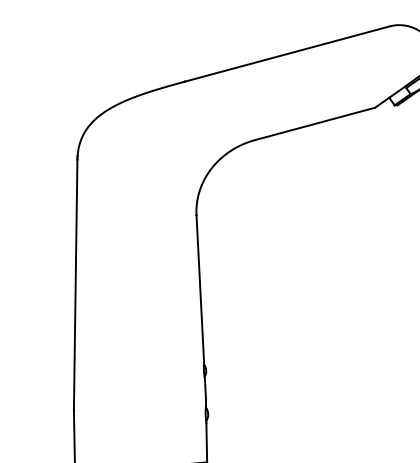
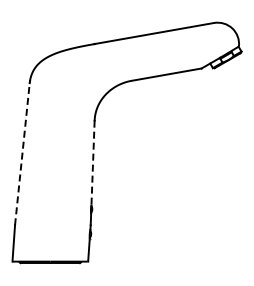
line: (75, 283) -> (22, 153), solid -> dashed
line: (201, 288) -> (93, 162), solid -> dashed

